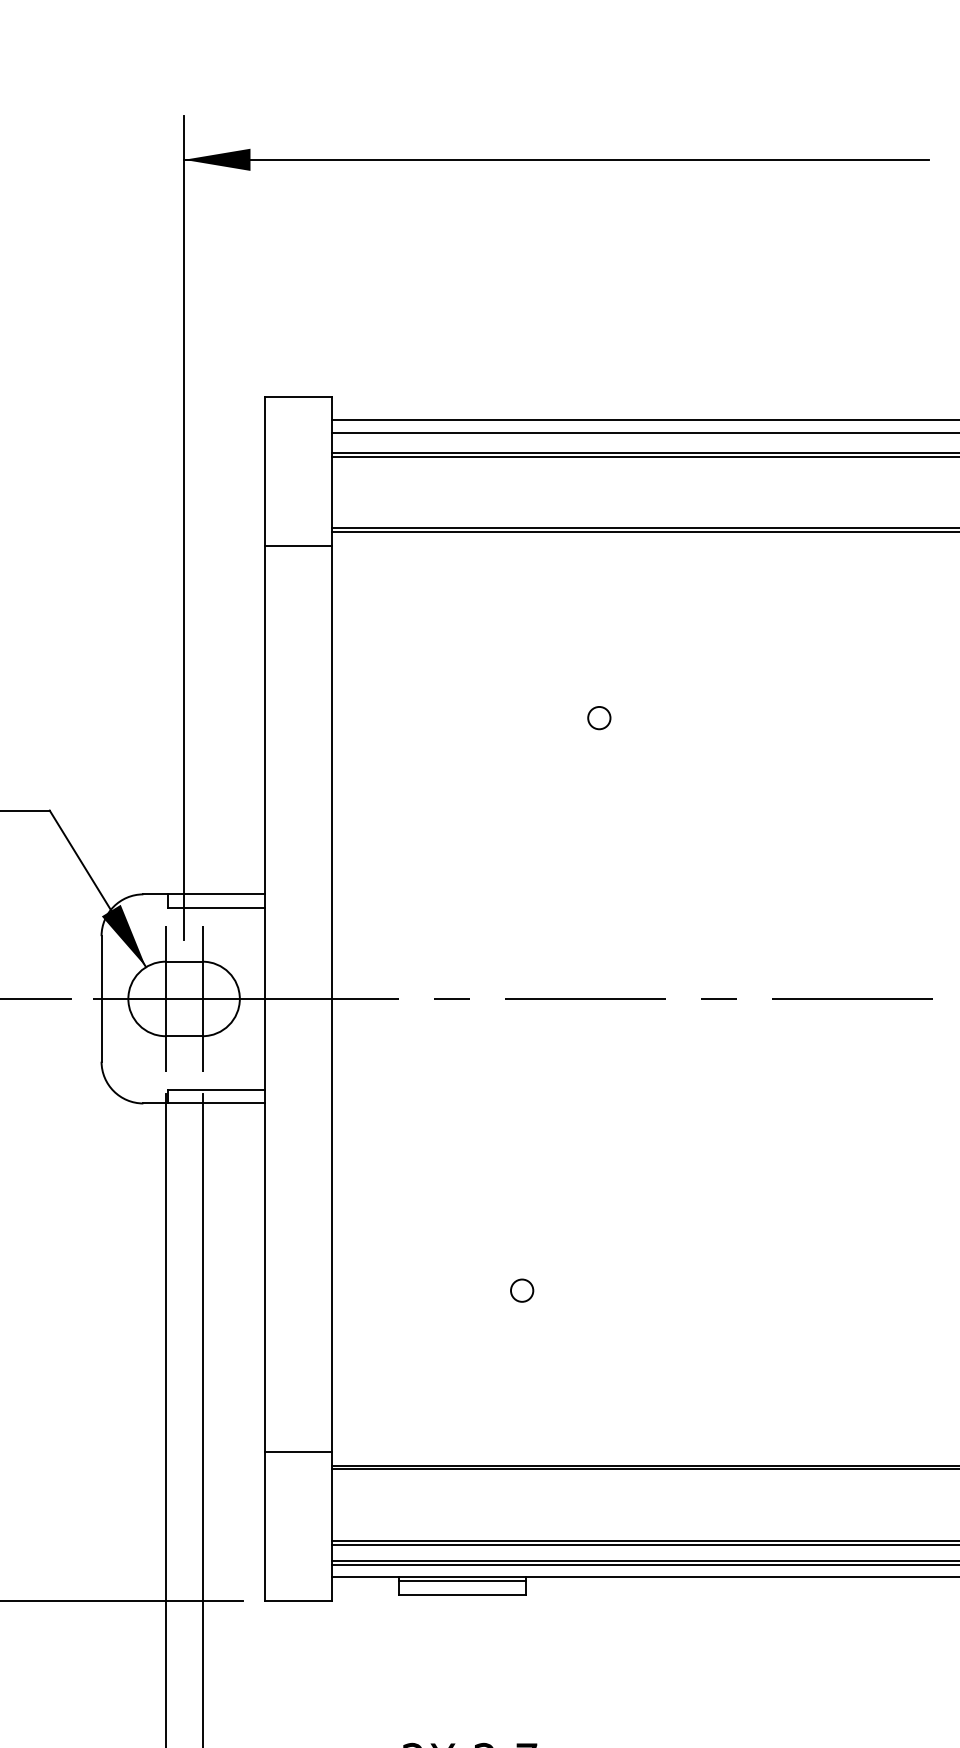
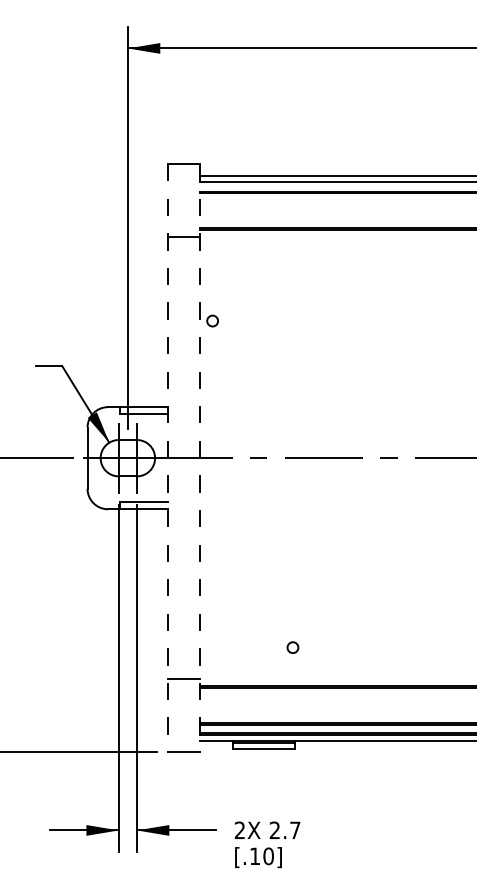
circle: (599, 716) -> (212, 320), moved
line: (265, 999) -> (167, 458), solid -> dashed
line: (330, 999) -> (199, 458), solid -> dashed
circle: (521, 1290) -> (292, 647), moved

